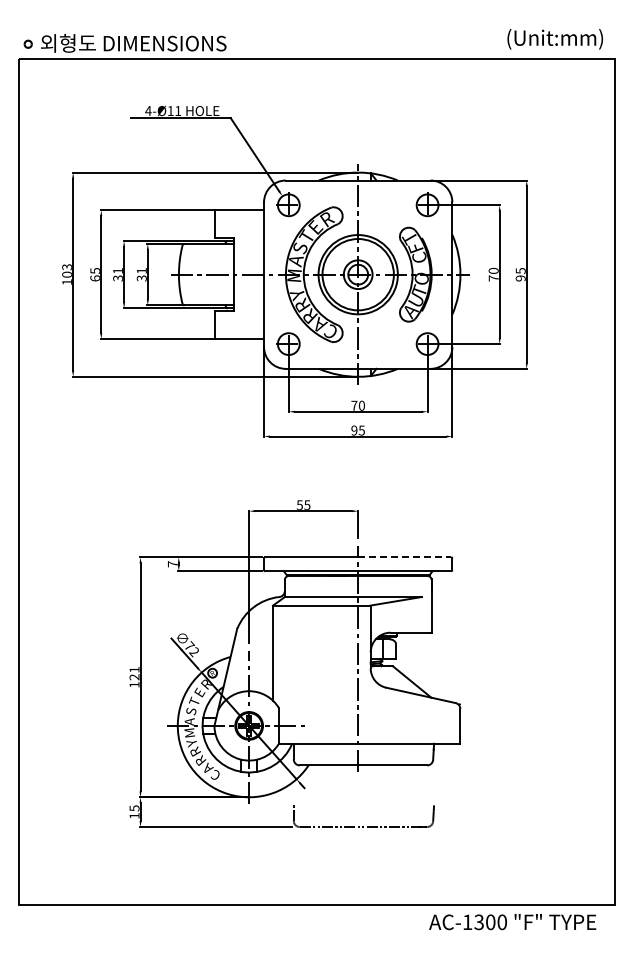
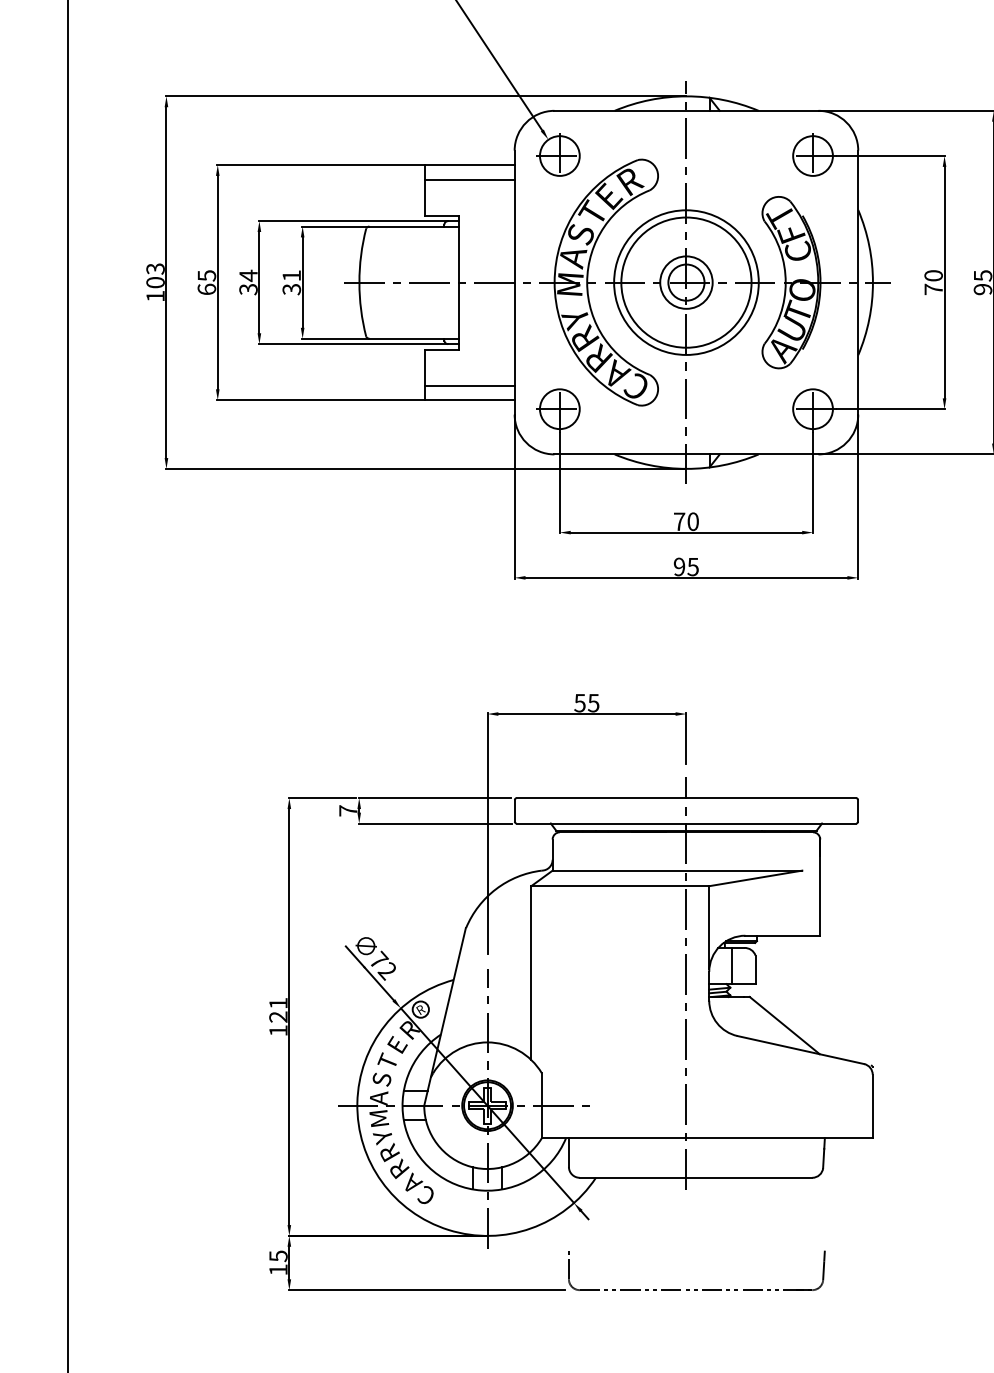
line: (239, 218) -> (469, 180), added
text: (117, 270) -> (247, 274), 31 -> 34
line: (239, 331) -> (469, 386), added
line: (404, 557) -> (770, 798), dashed -> solid

